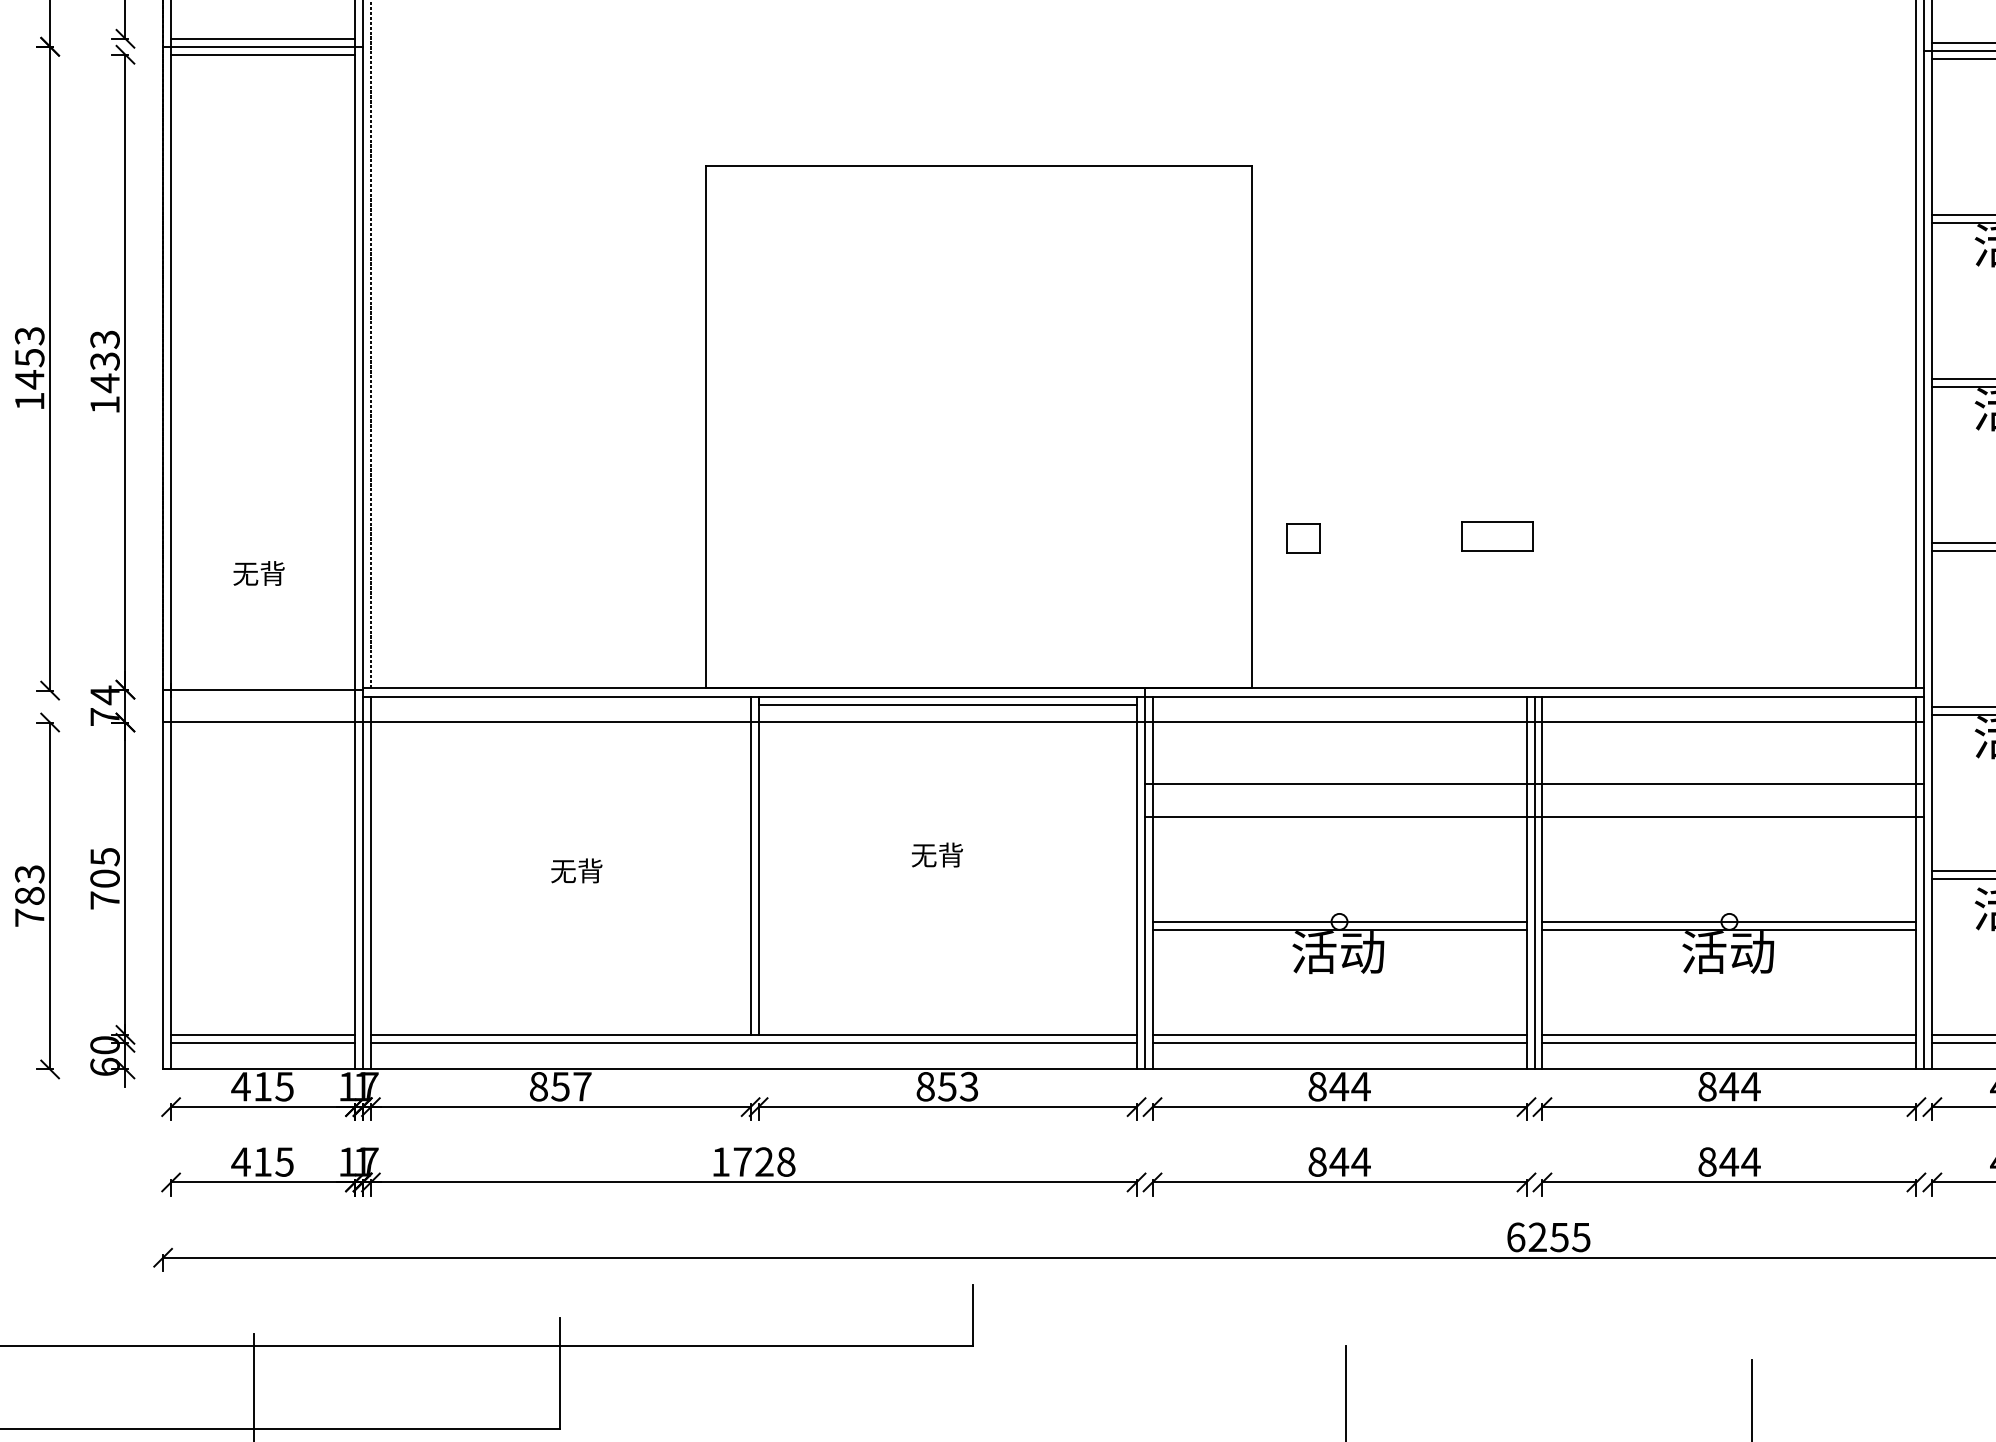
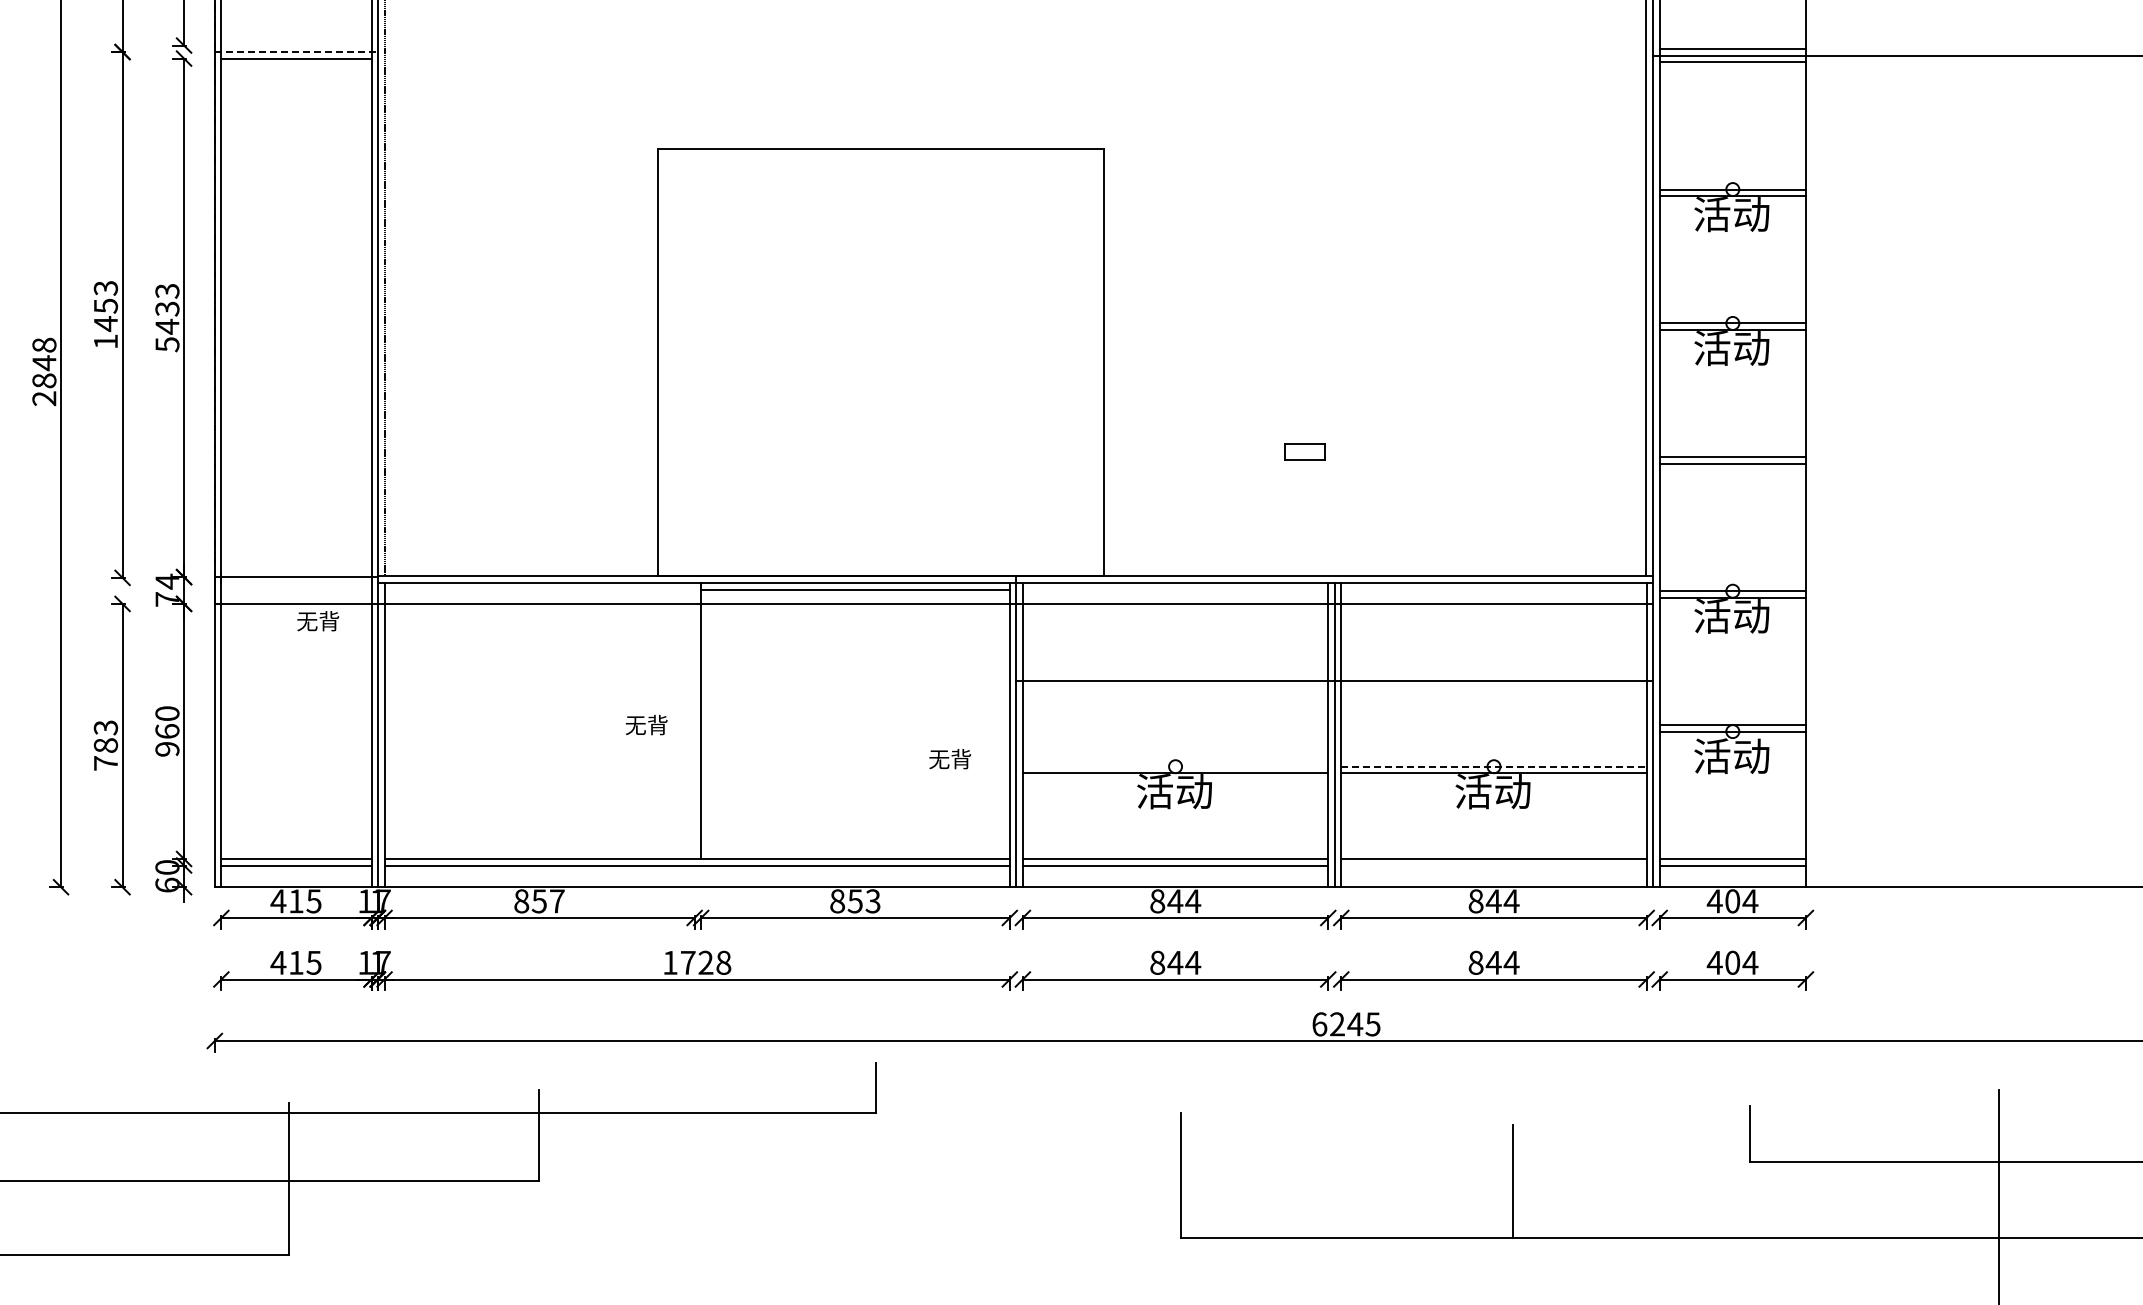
line: (263, 38) -> (296, 45), removed
line: (263, 47) -> (296, 52), solid -> dashed
text: (105, 404) -> (167, 344), 1433 -> 5433
part: (1497, 535) -> (1304, 451), size x0.7
part: (1303, 538) -> (1146, 453), removed
text: (259, 573) -> (318, 621), moved
line: (1534, 784) -> (1334, 654), removed
text: (936, 855) -> (949, 759), moved
line: (750, 865) -> (694, 720), removed
text: (576, 871) -> (646, 725), moved
text: (105, 878) -> (167, 731), 705 -> 960
line: (1339, 921) -> (1175, 766), removed
line: (1728, 921) -> (1493, 766), solid -> dashed
line: (1728, 1042) -> (1493, 865), removed
text: (1559, 1237) -> (1355, 1024), 6255 -> 6245

